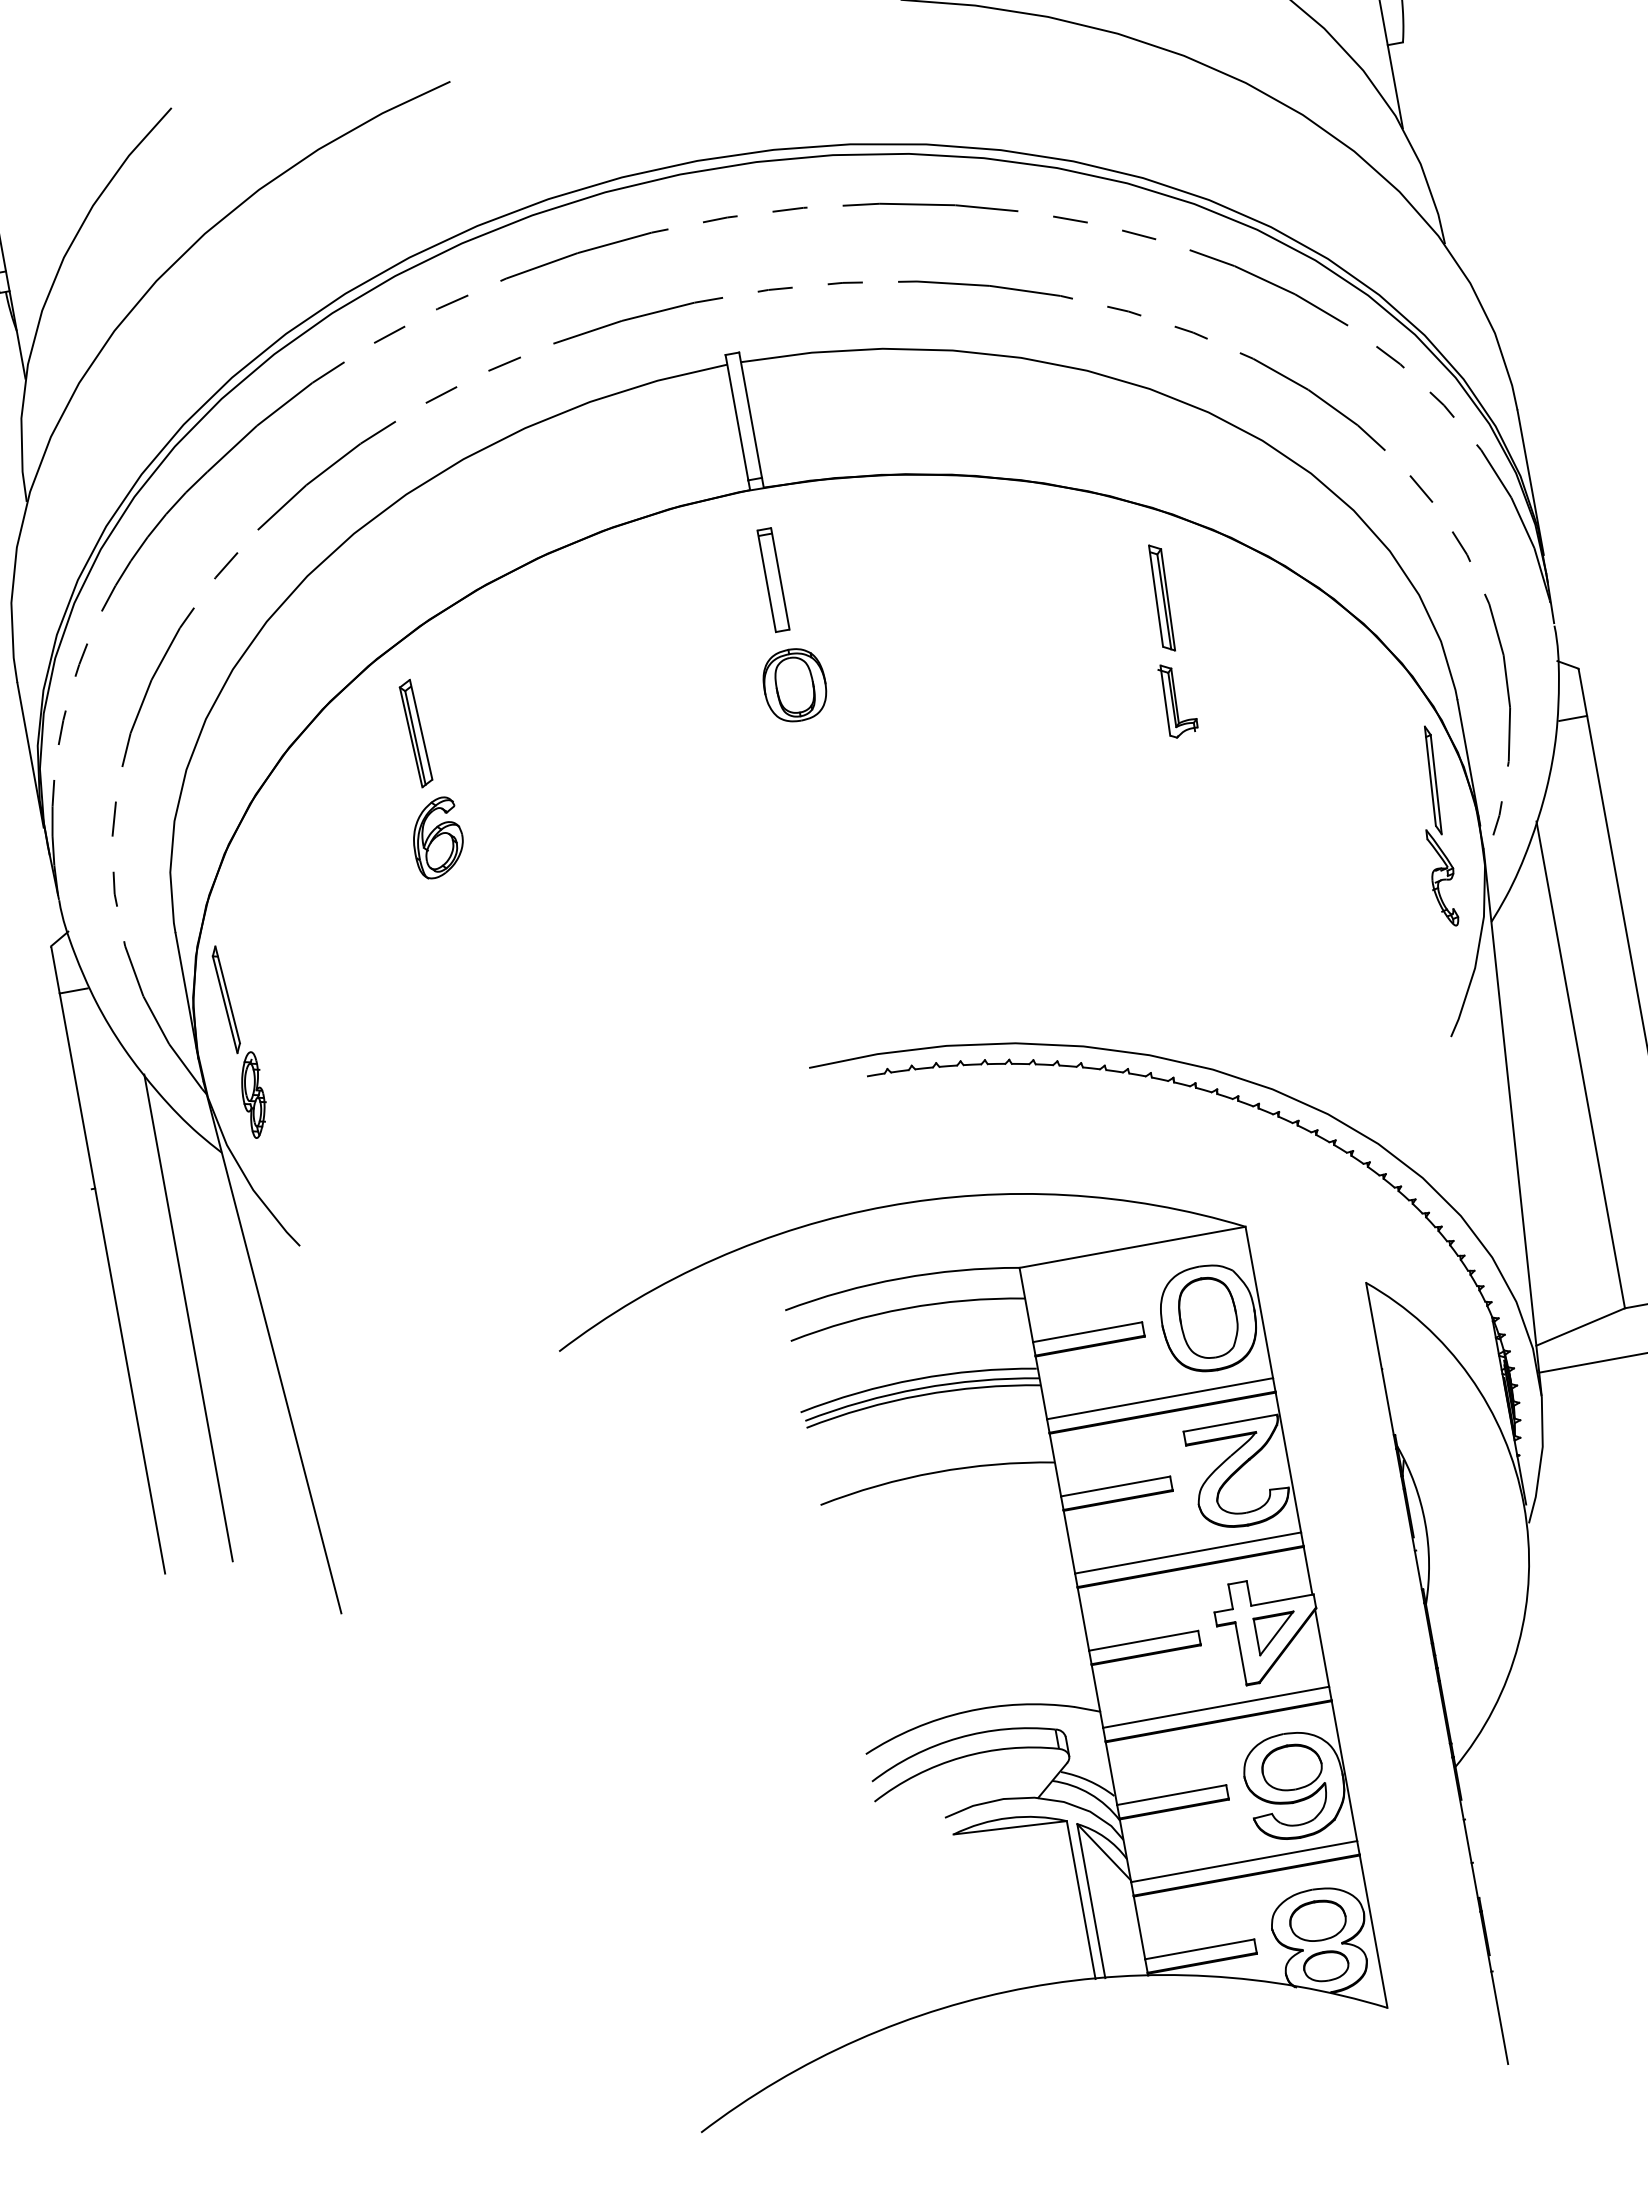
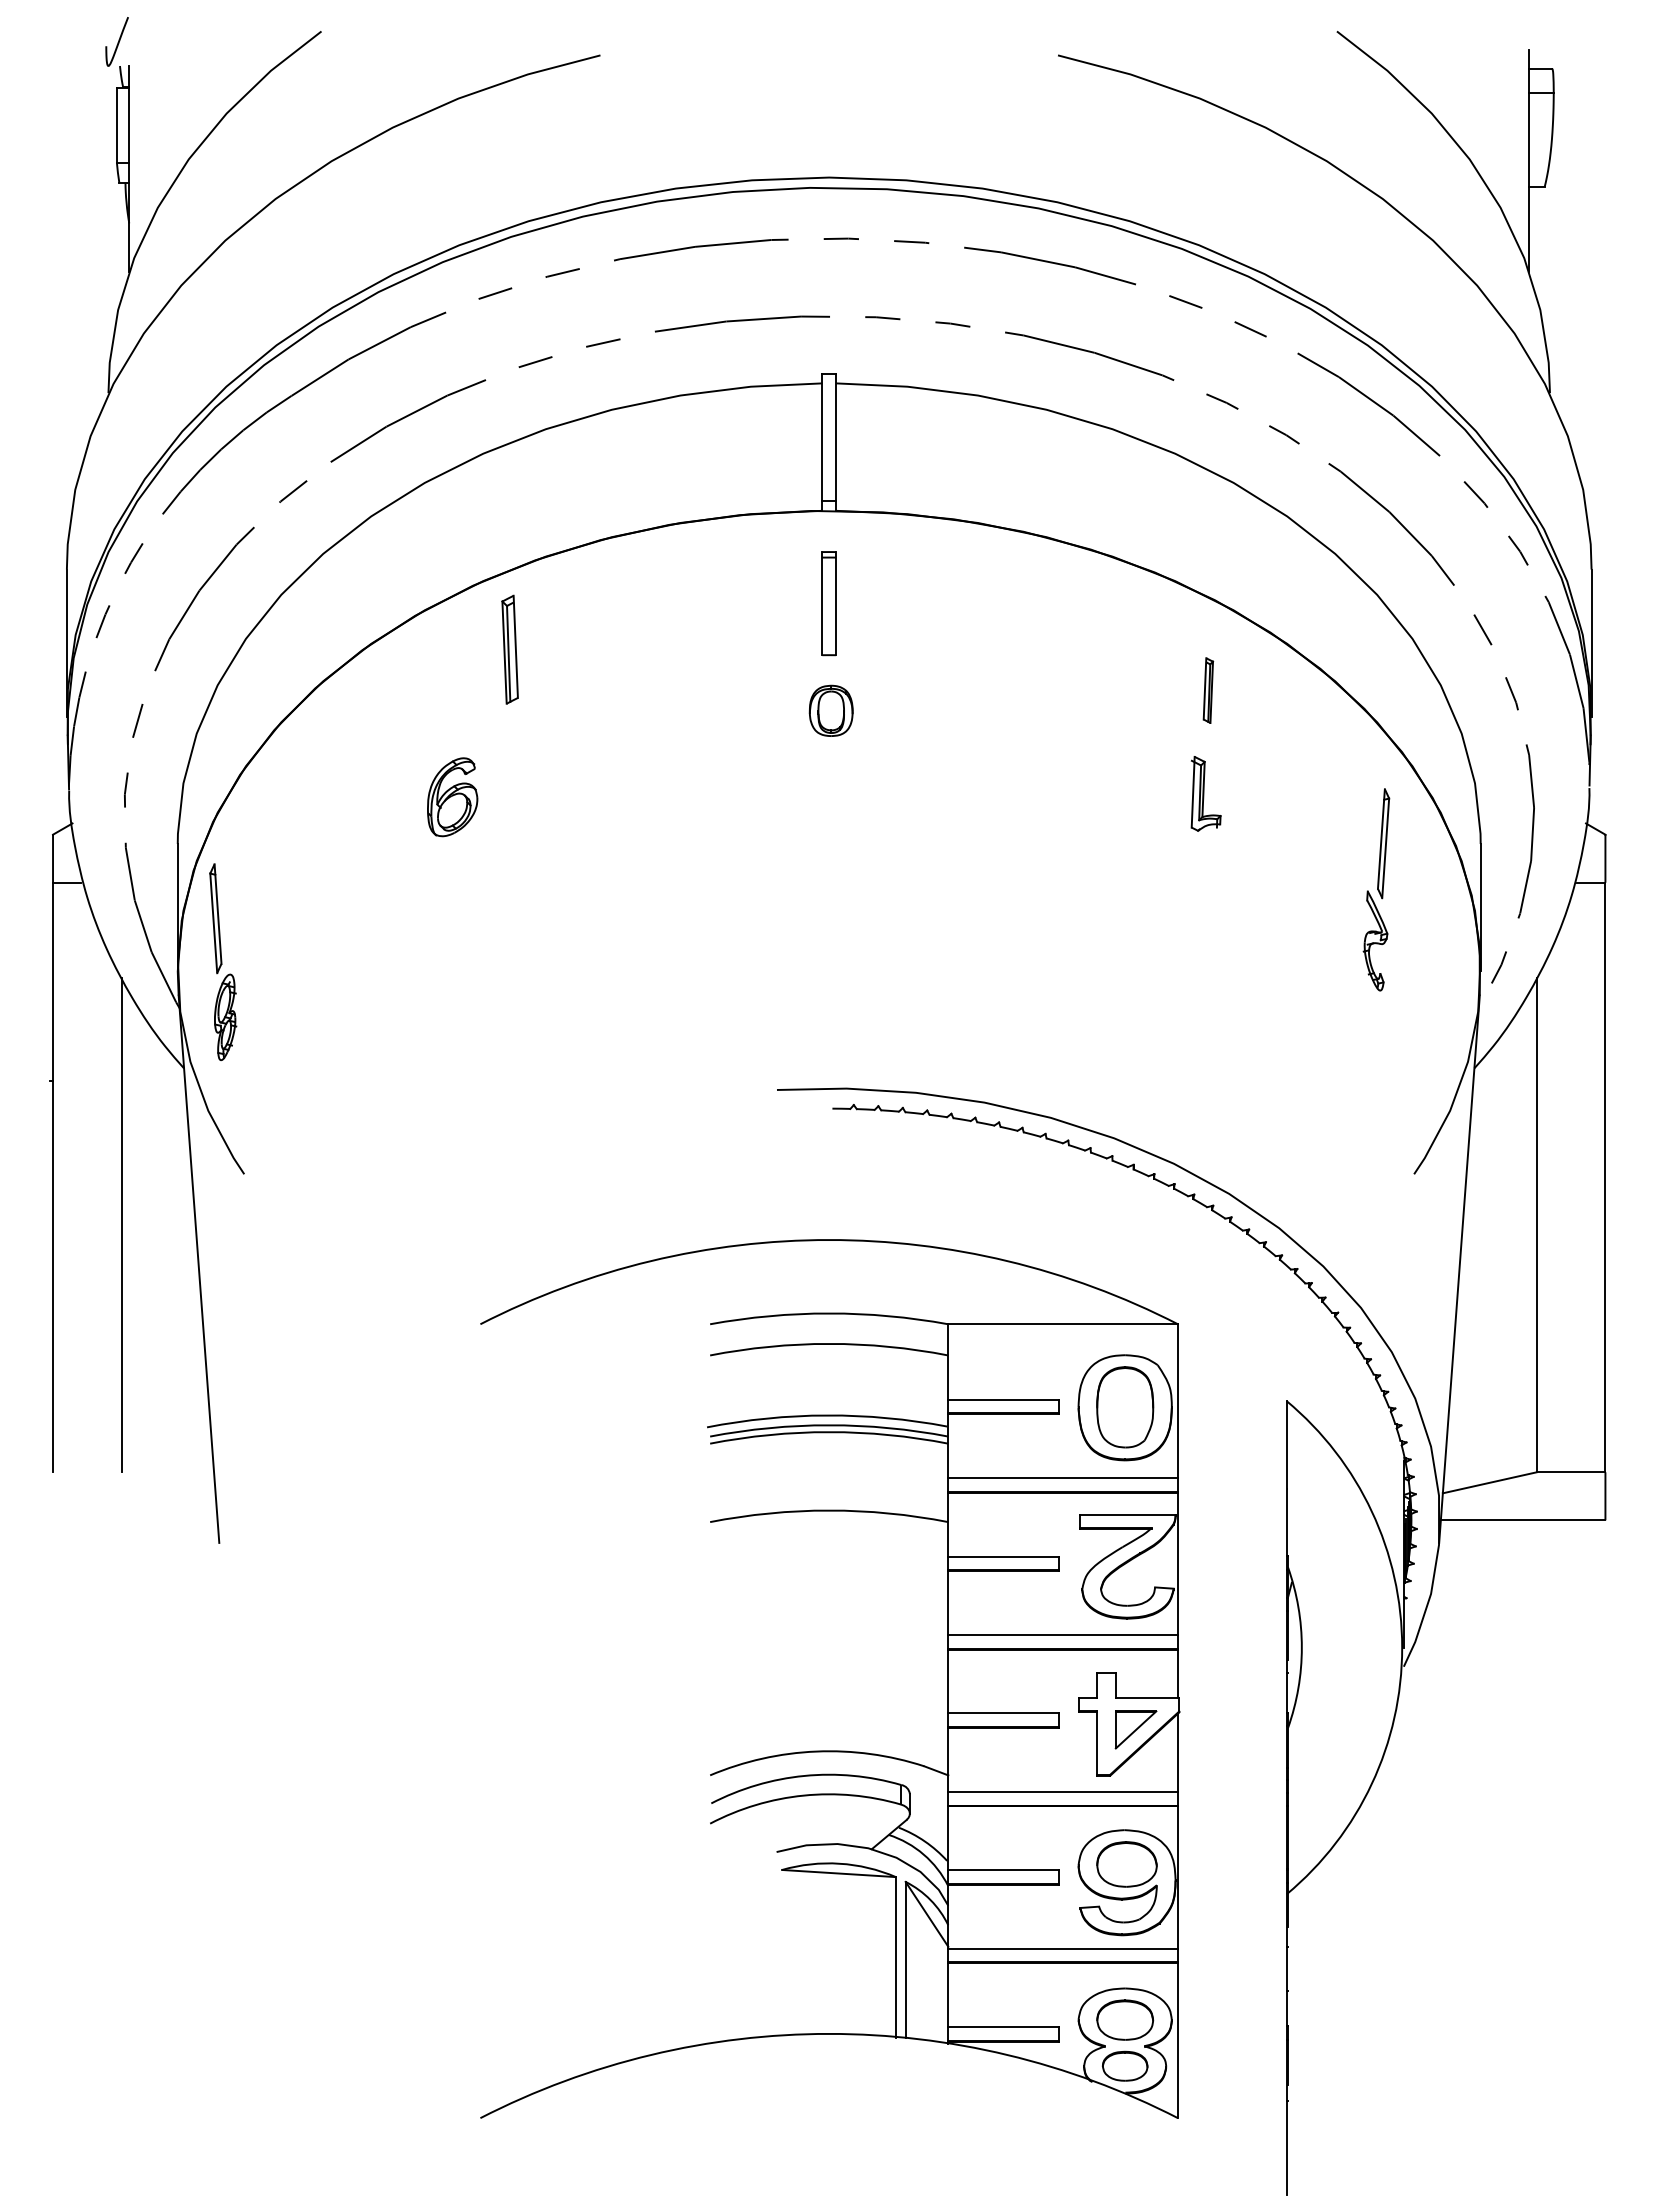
part: (1162, 597) -> (1208, 690), size x0.6
part: (793, 685) -> (830, 710), size x0.7
part: (415, 733) -> (509, 649), moved
part: (1434, 826) -> (1376, 889), moved

